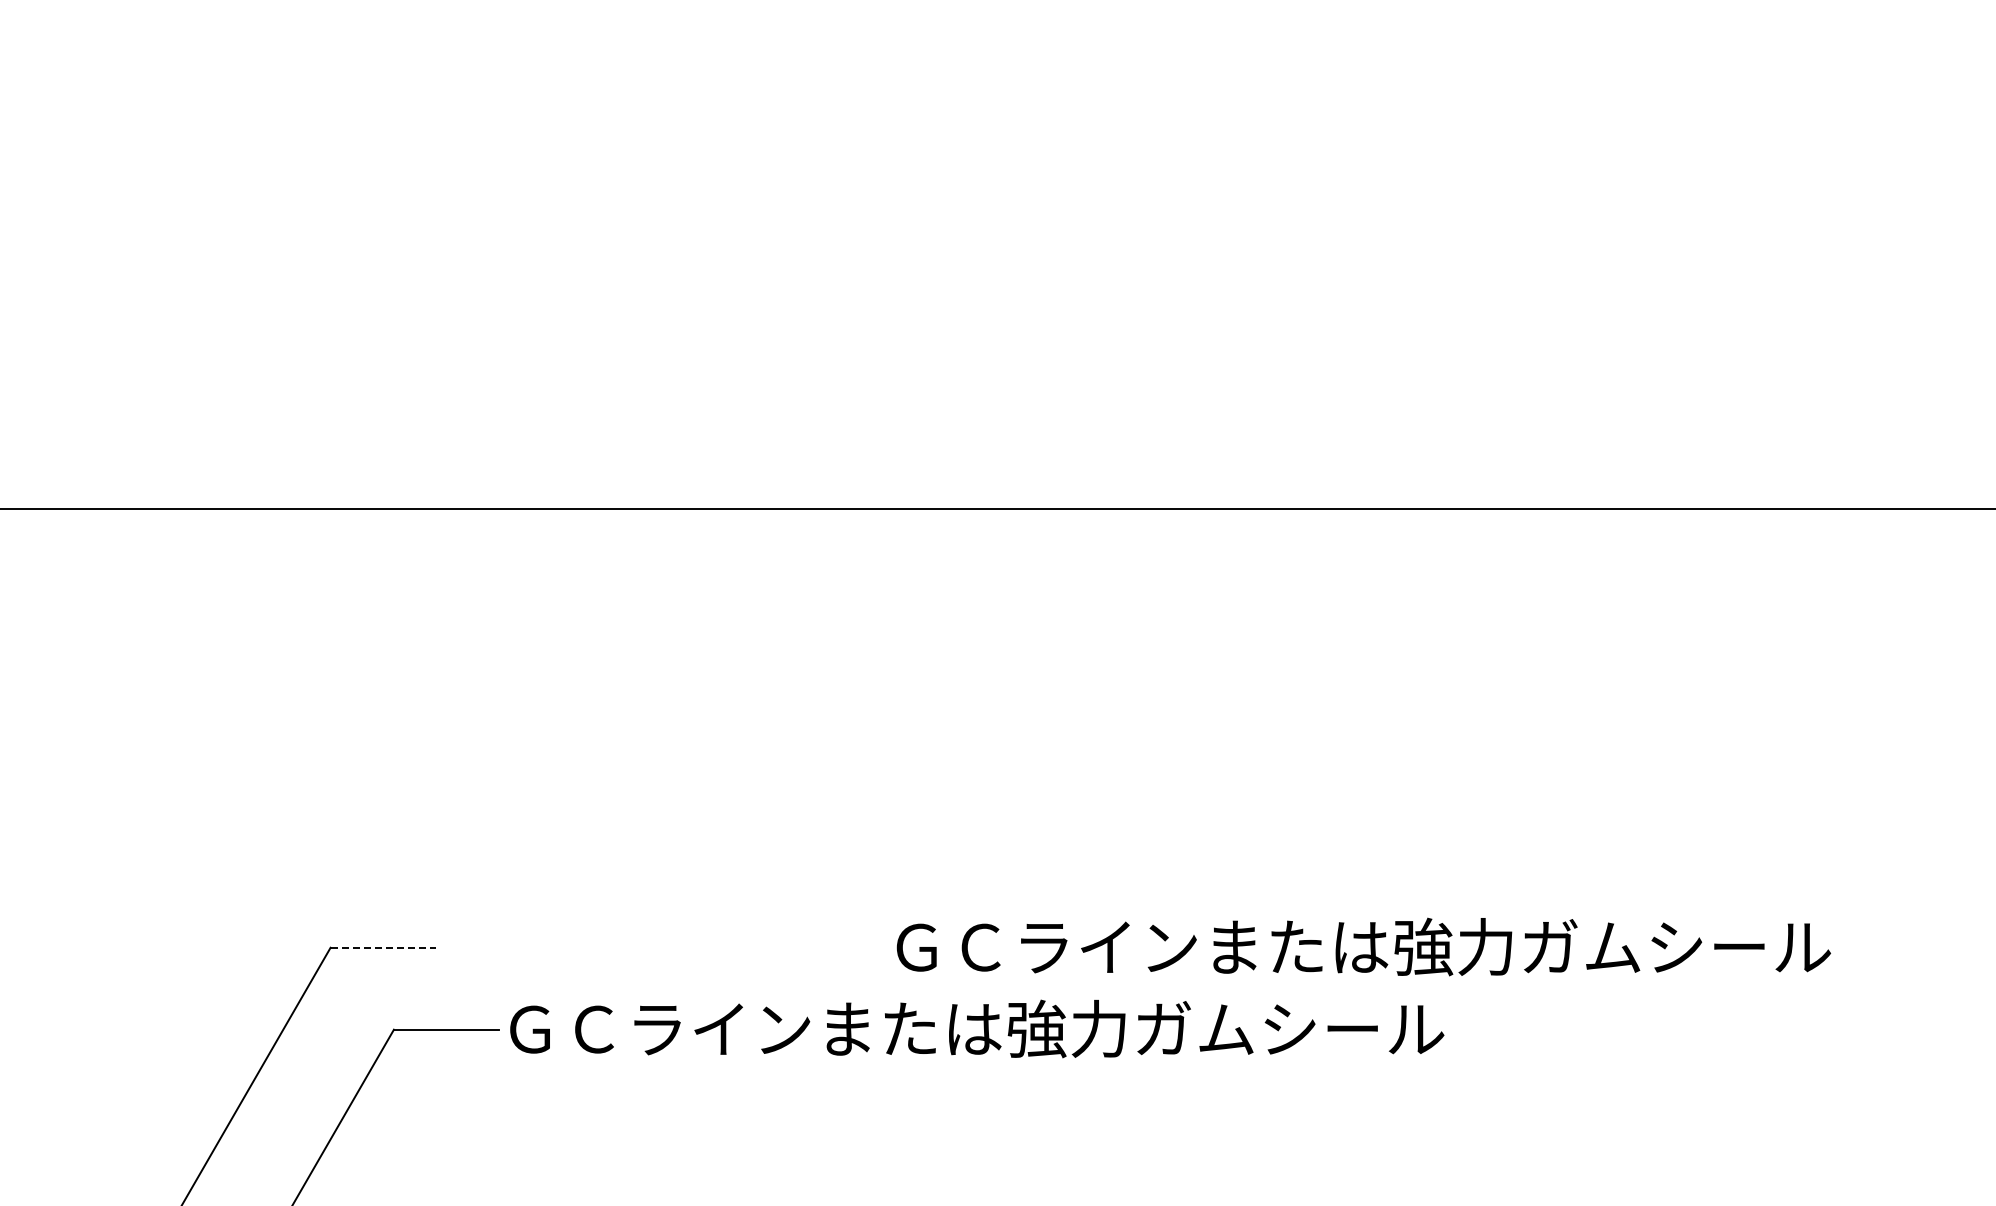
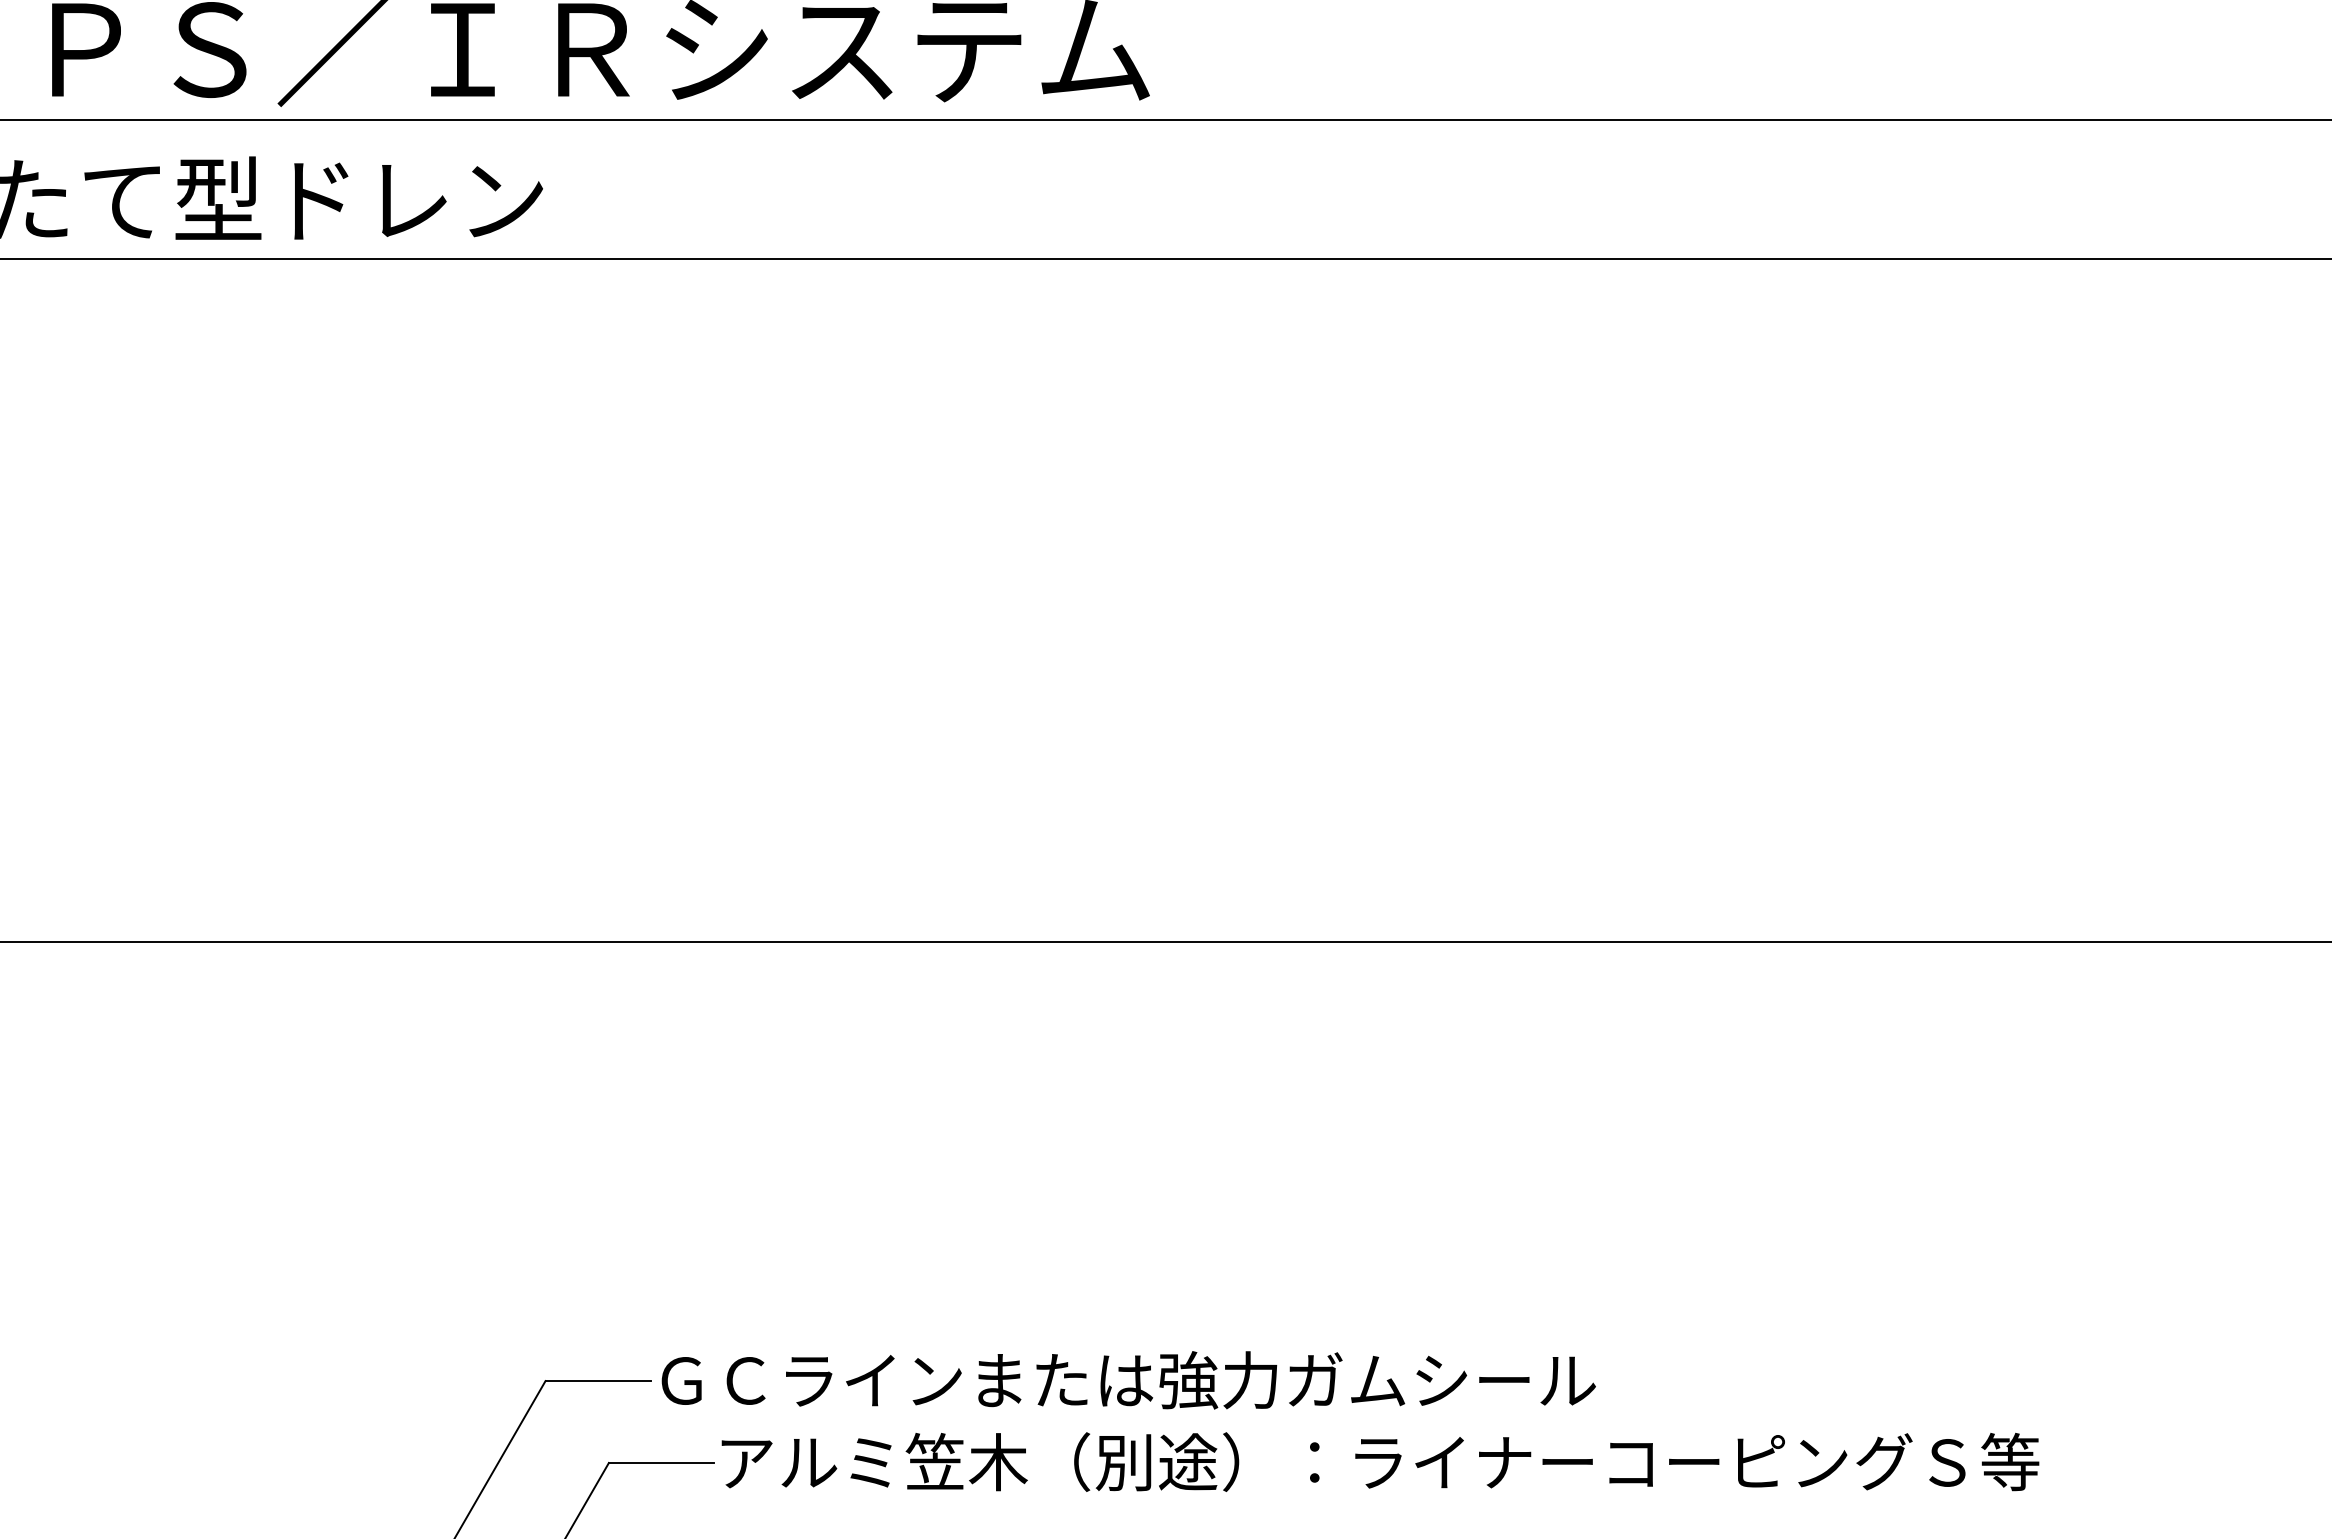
text: (1363, 947) -> (1128, 1380), moved
line: (383, 948) -> (598, 1381), dashed -> solid
text: (1165, 1028) -> (1380, 1461), ＧＣラインまたは強力ガムシール -> アルミ笠木（別途）：ライナーコーピングＳ等

